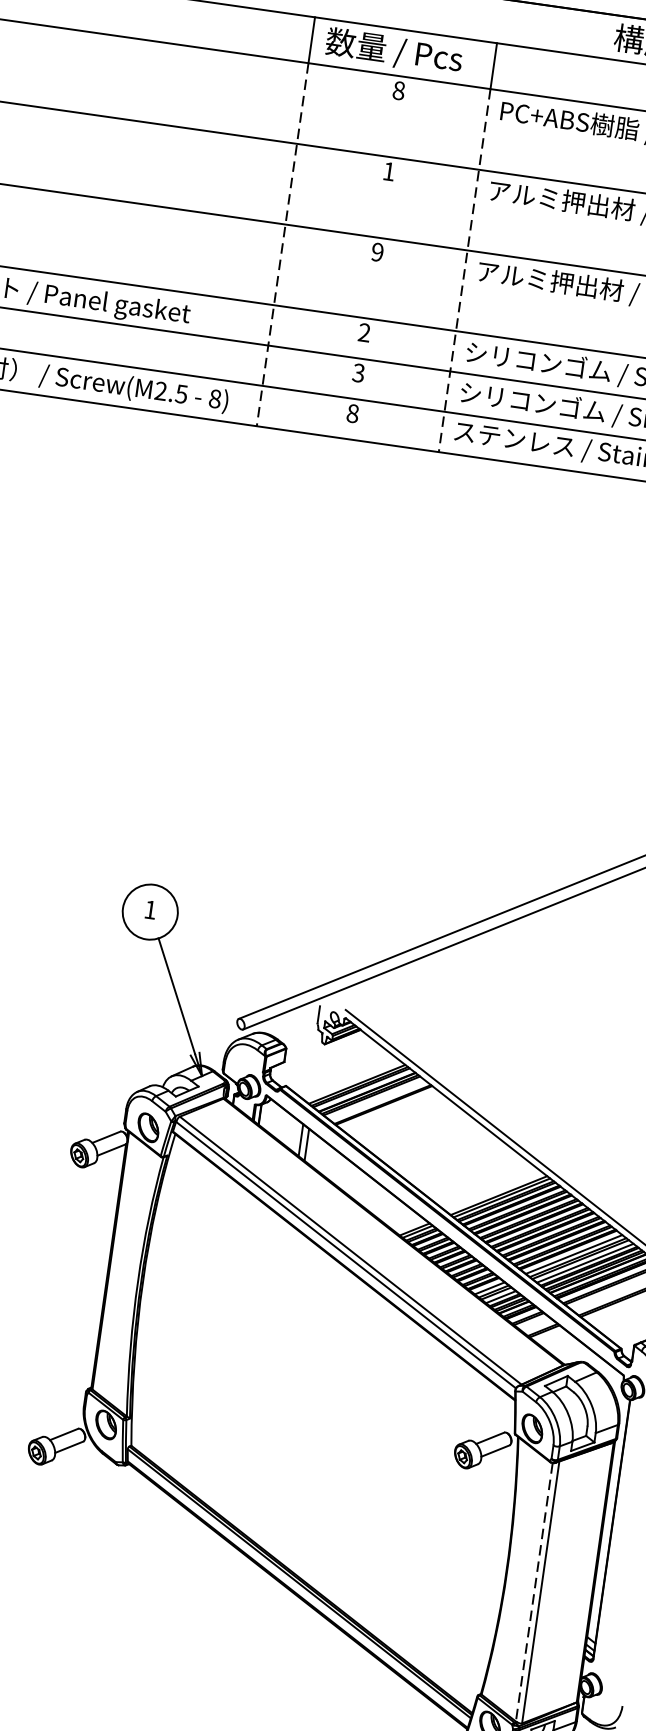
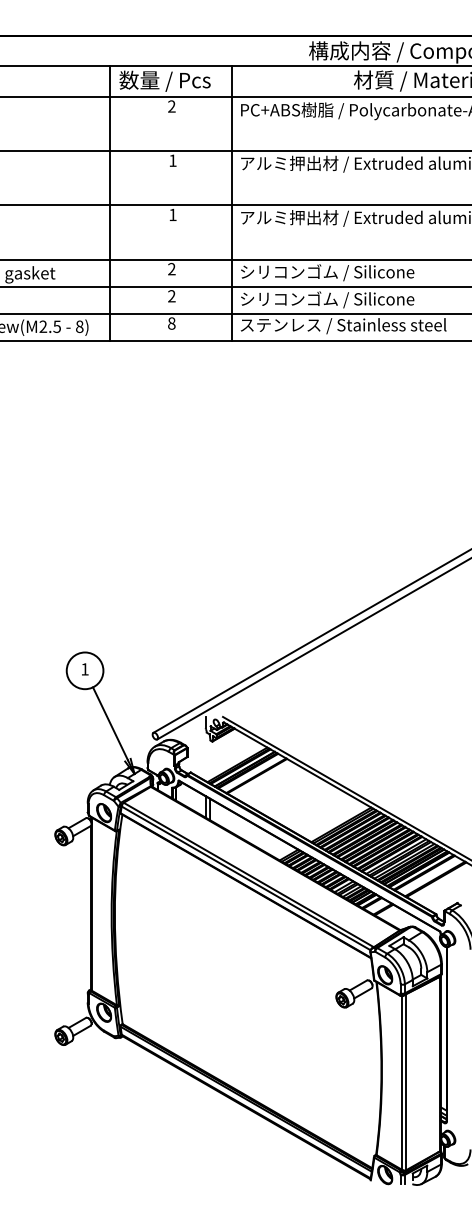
text: (398, 90) -> (171, 106), 8 -> 2
line: (282, 244) -> (109, 218), dashed -> solid
text: (377, 251) -> (172, 214), 9 -> 1
line: (465, 270) -> (232, 218), dashed -> solid
text: (358, 373) -> (171, 296), 3 -> 2
line: (533, 1591) -> (401, 1082), dashed -> solid

